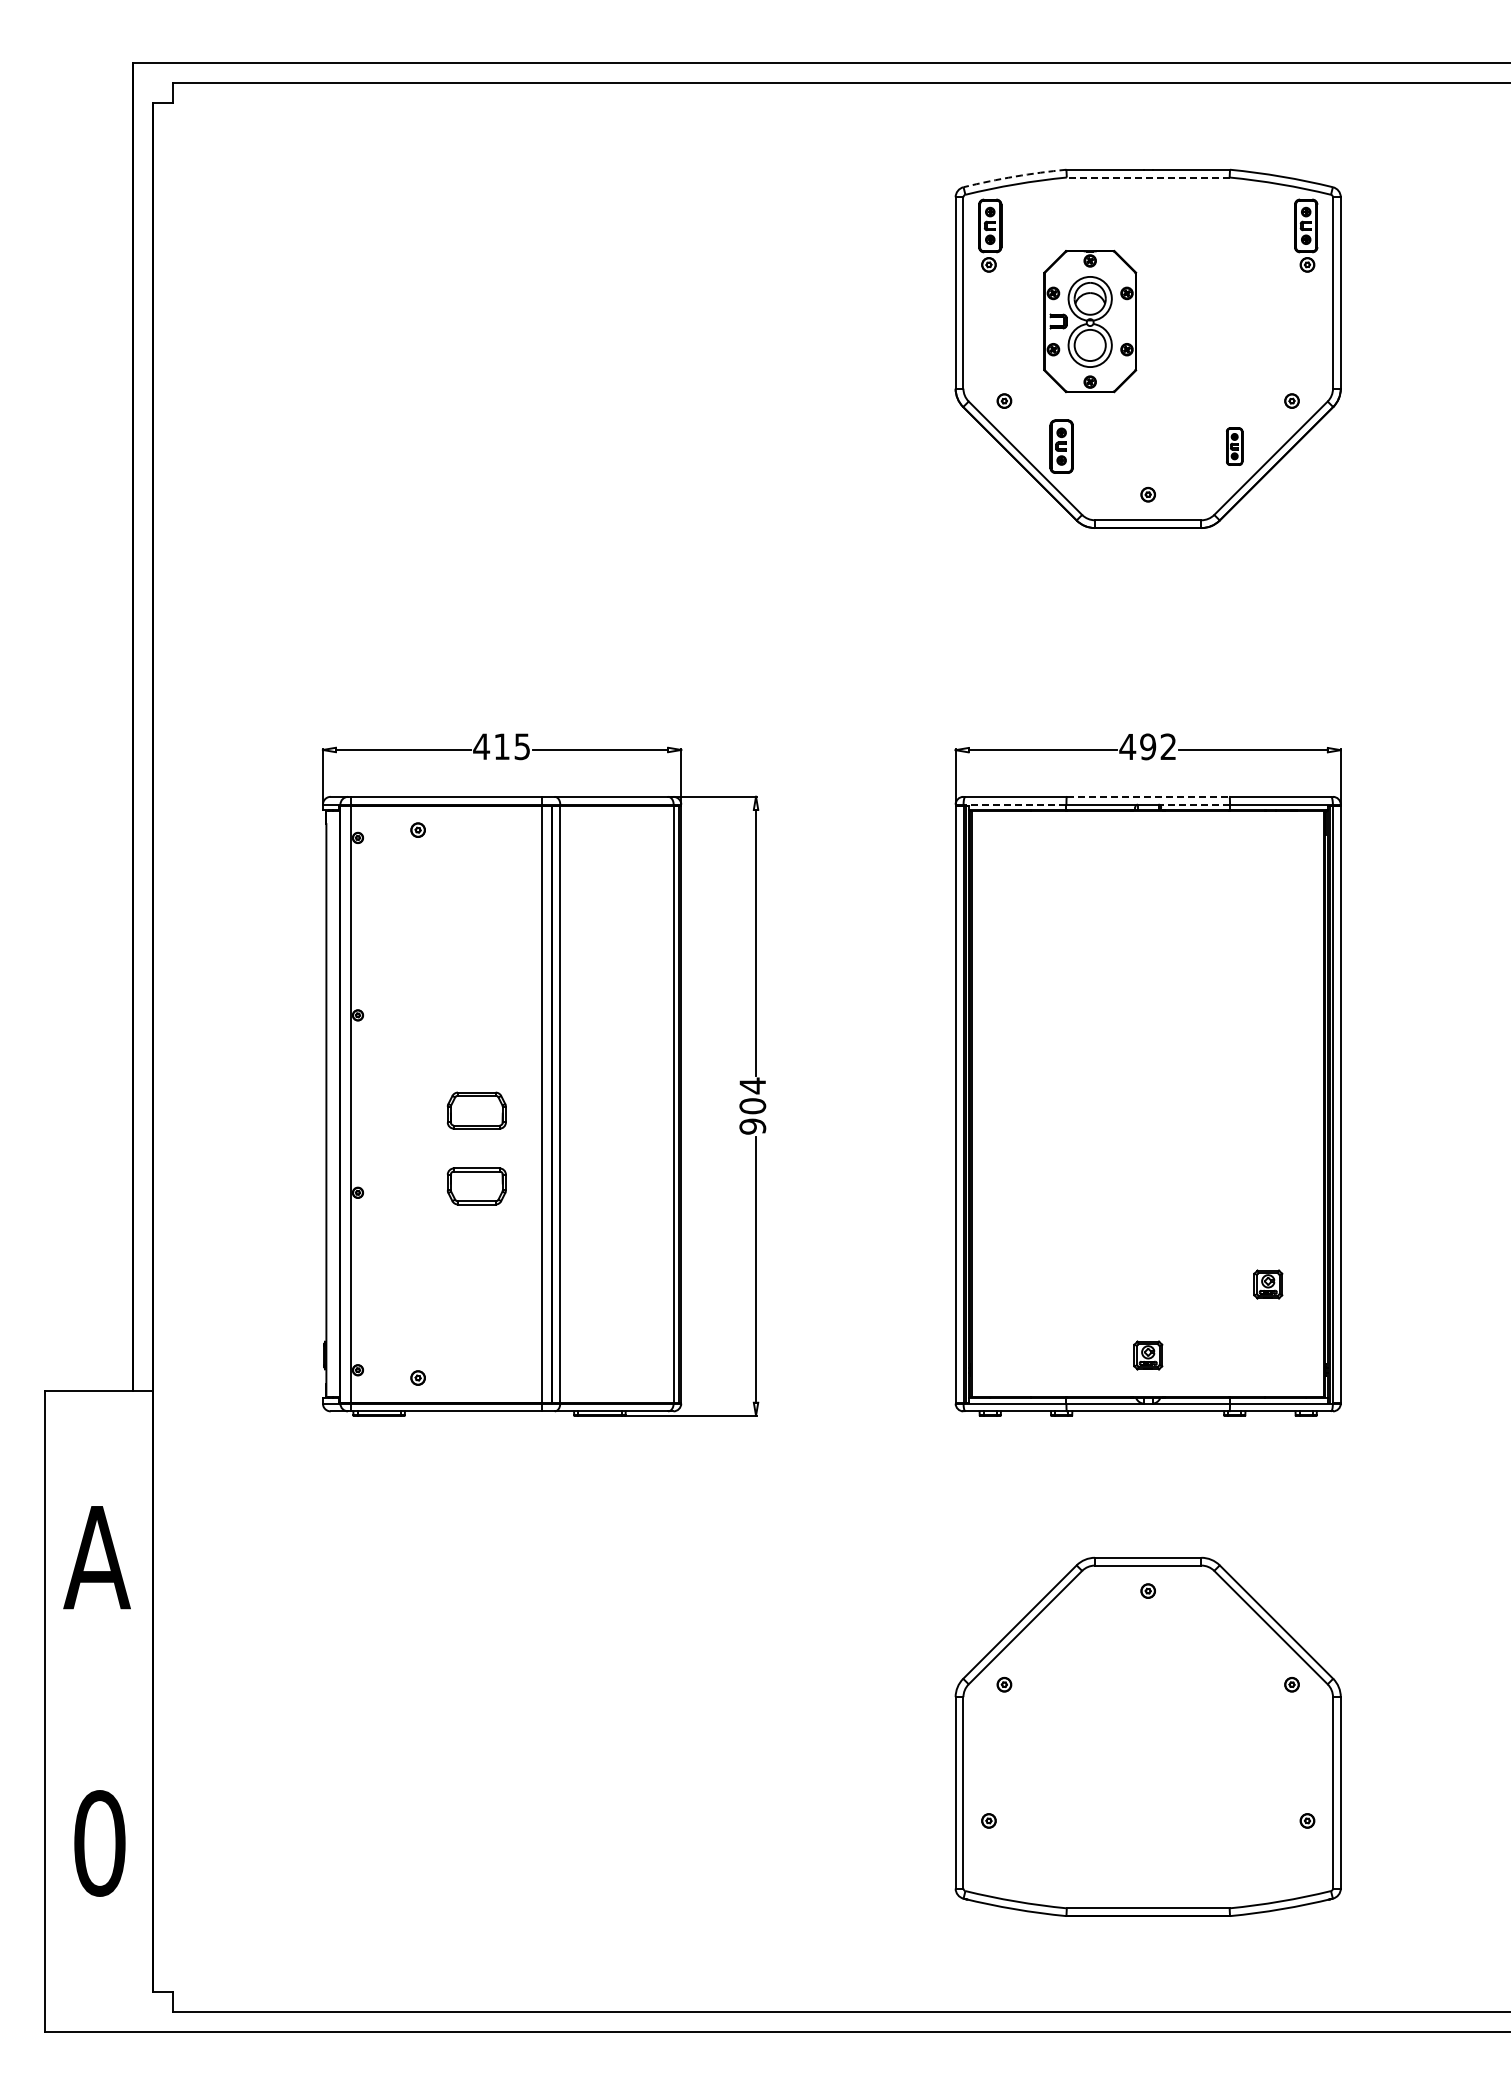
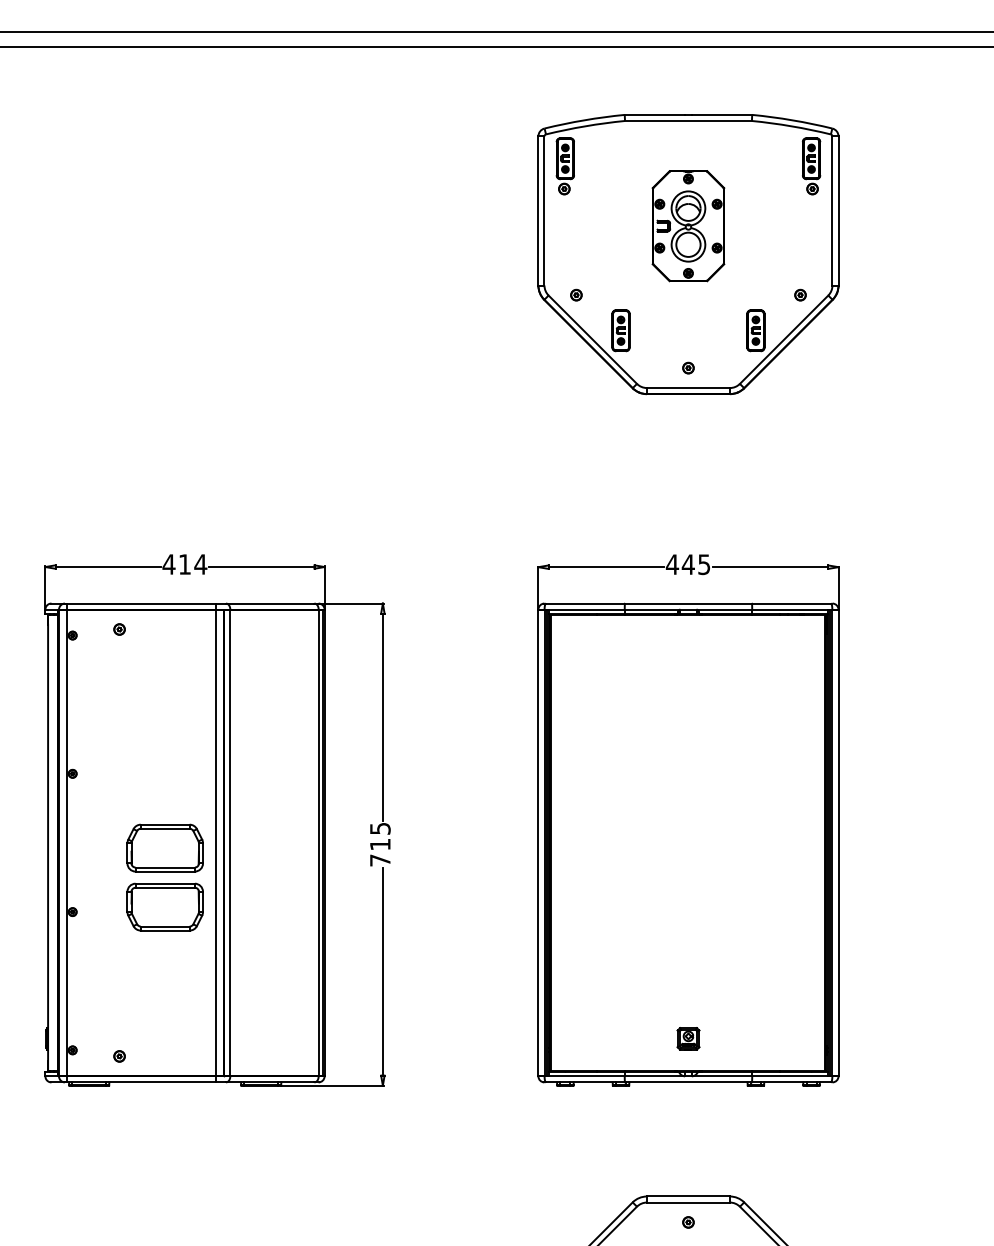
arc: (1014, 176) -> (584, 120), dashed -> solid
line: (1147, 177) -> (687, 120), dashed -> solid
part: (1090, 321) -> (688, 226), moved
part: (1234, 446) -> (755, 330), size x1.43
text: (521, 746) -> (200, 564), 415 -> 414
text: (1157, 746) -> (695, 564), 492 -> 445
line: (1148, 796) -> (688, 603), dashed -> solid
line: (1014, 804) -> (584, 609), dashed -> solid
line: (1194, 804) -> (724, 609), dashed -> solid
text: (752, 1105) -> (380, 844), 904 -> 715
part: (476, 1110) -> (165, 847), size x1.67
part: (476, 1186) -> (165, 907), size x1.67
part: (1268, 1284) -> (782, 983), removed

